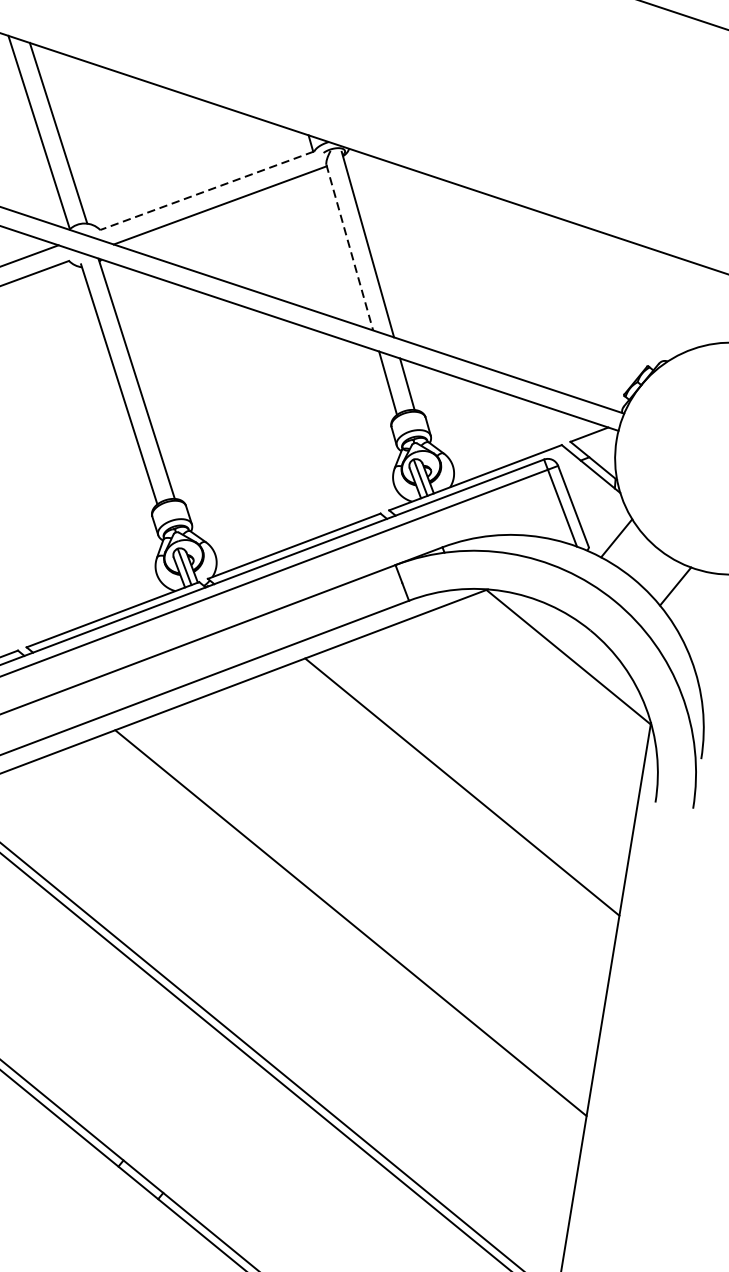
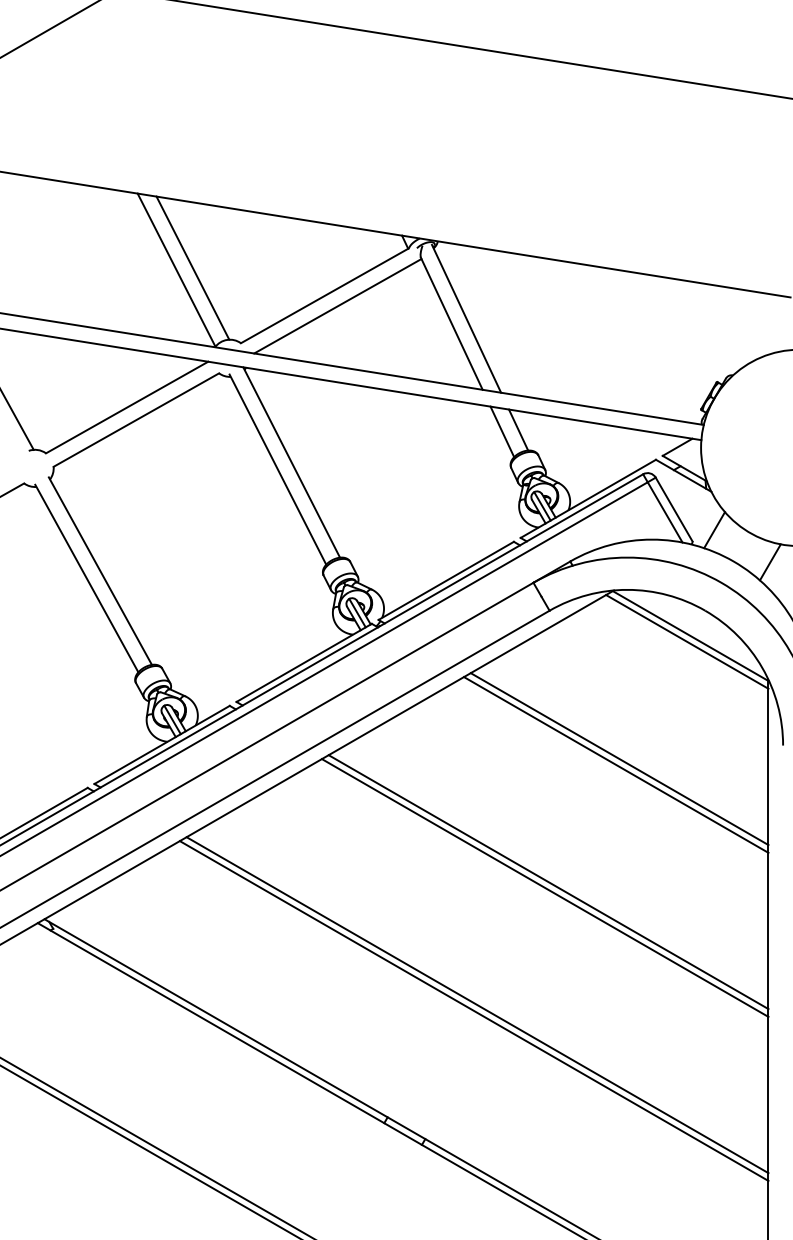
line: (206, 191) -> (324, 296), dashed -> solid
line: (349, 247) -> (451, 323), dashed -> solid
line: (563, 662) -> (687, 641), added
line: (456, 792) -> (615, 764), added
line: (355, 917) -> (548, 882), added

